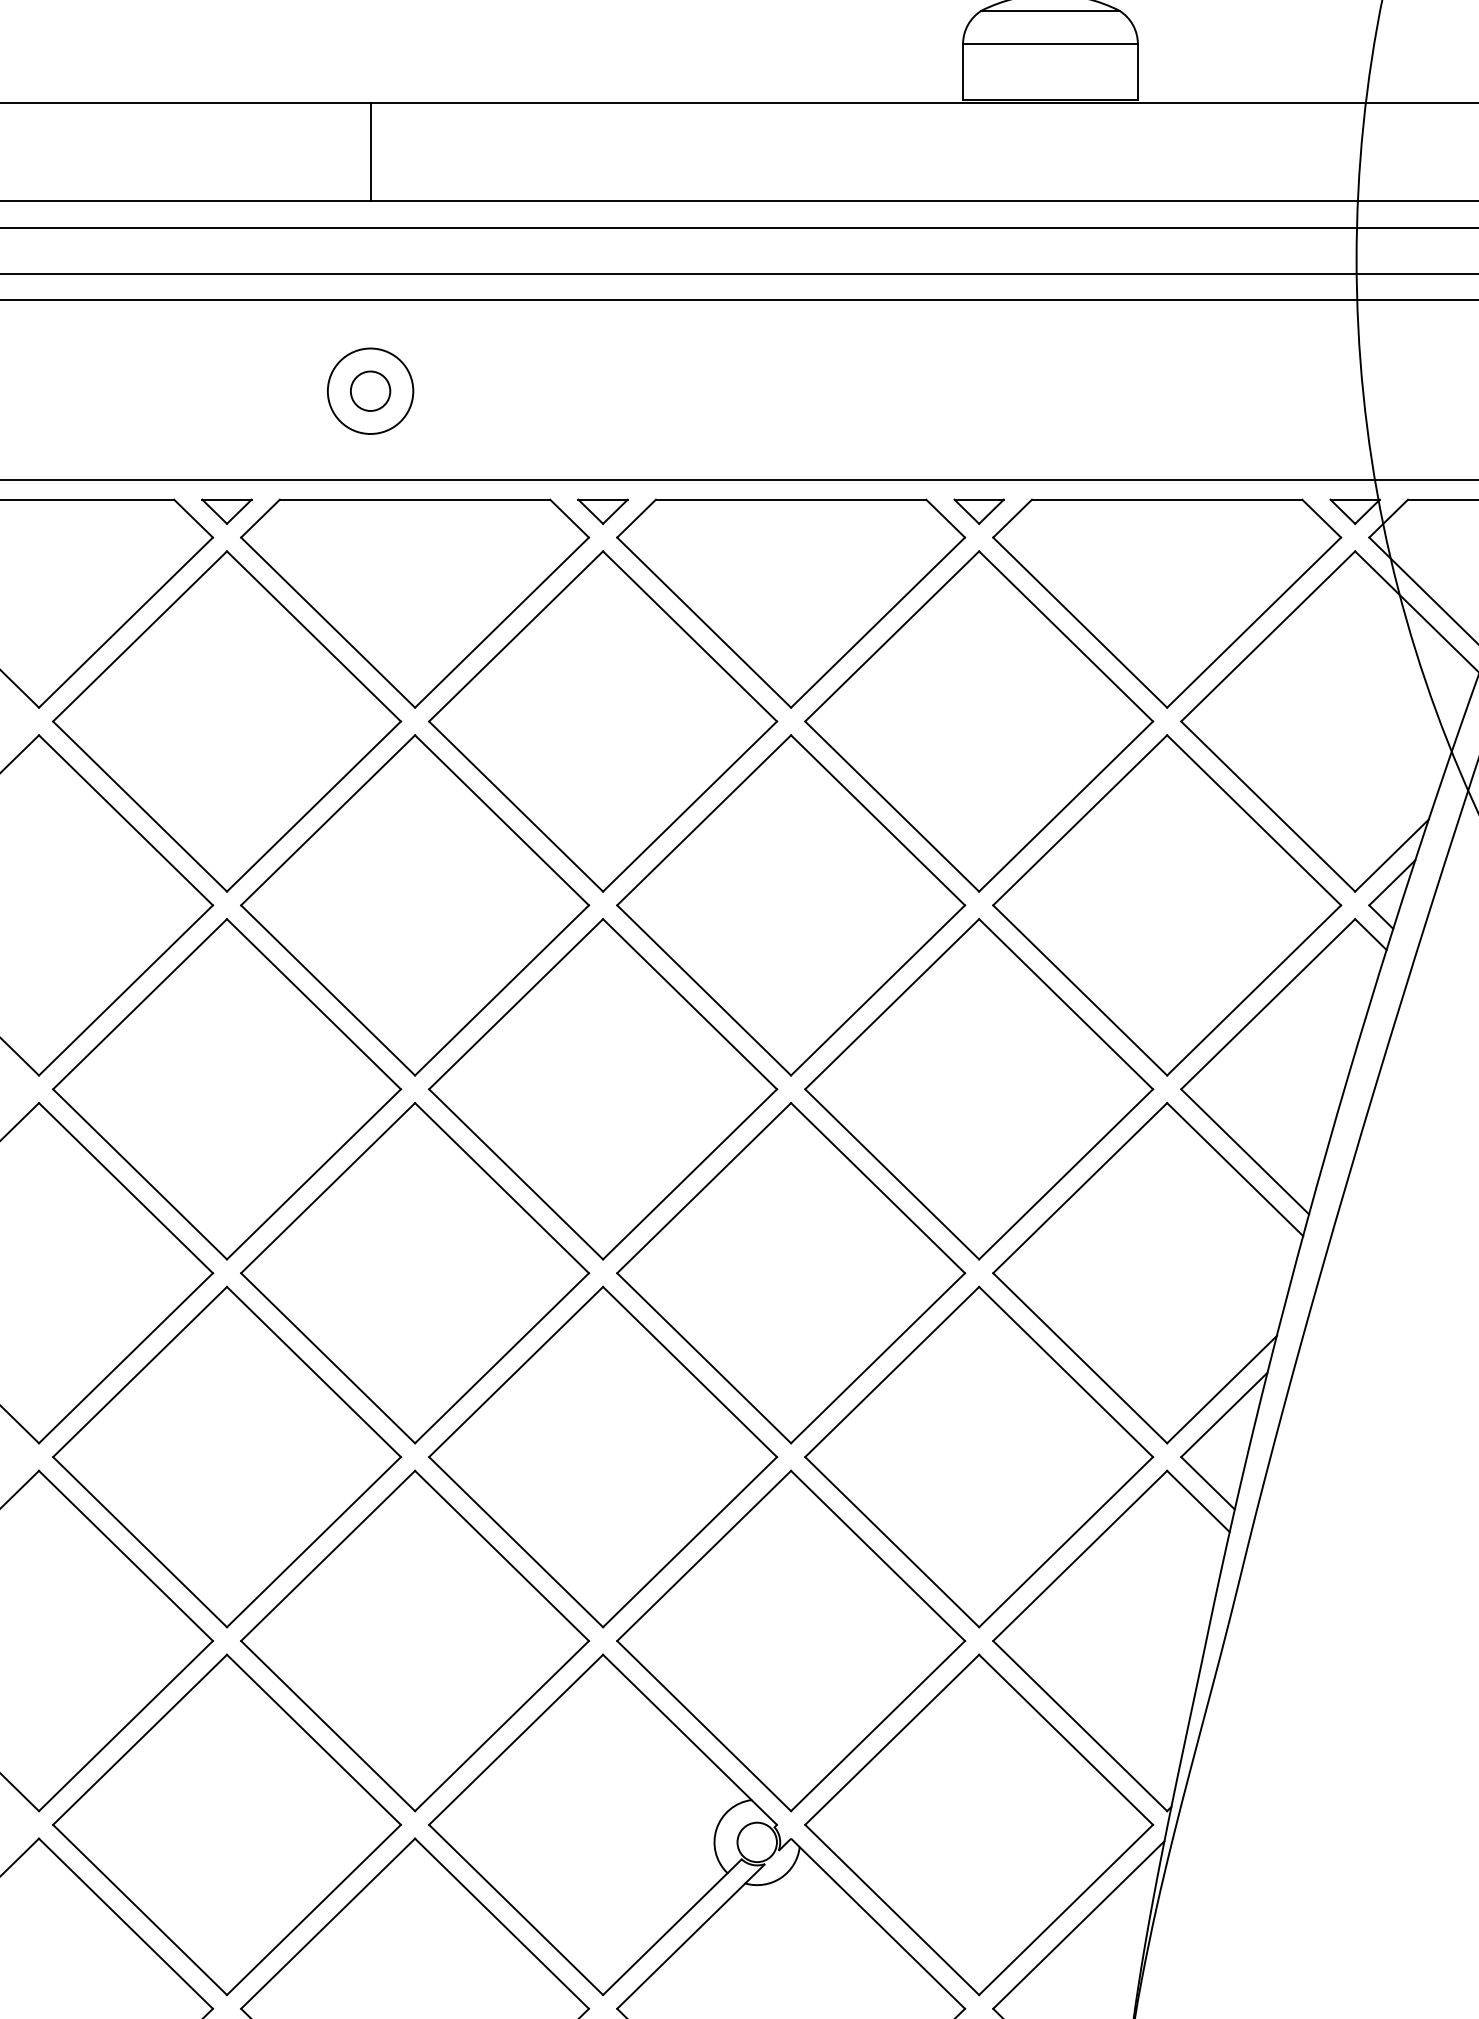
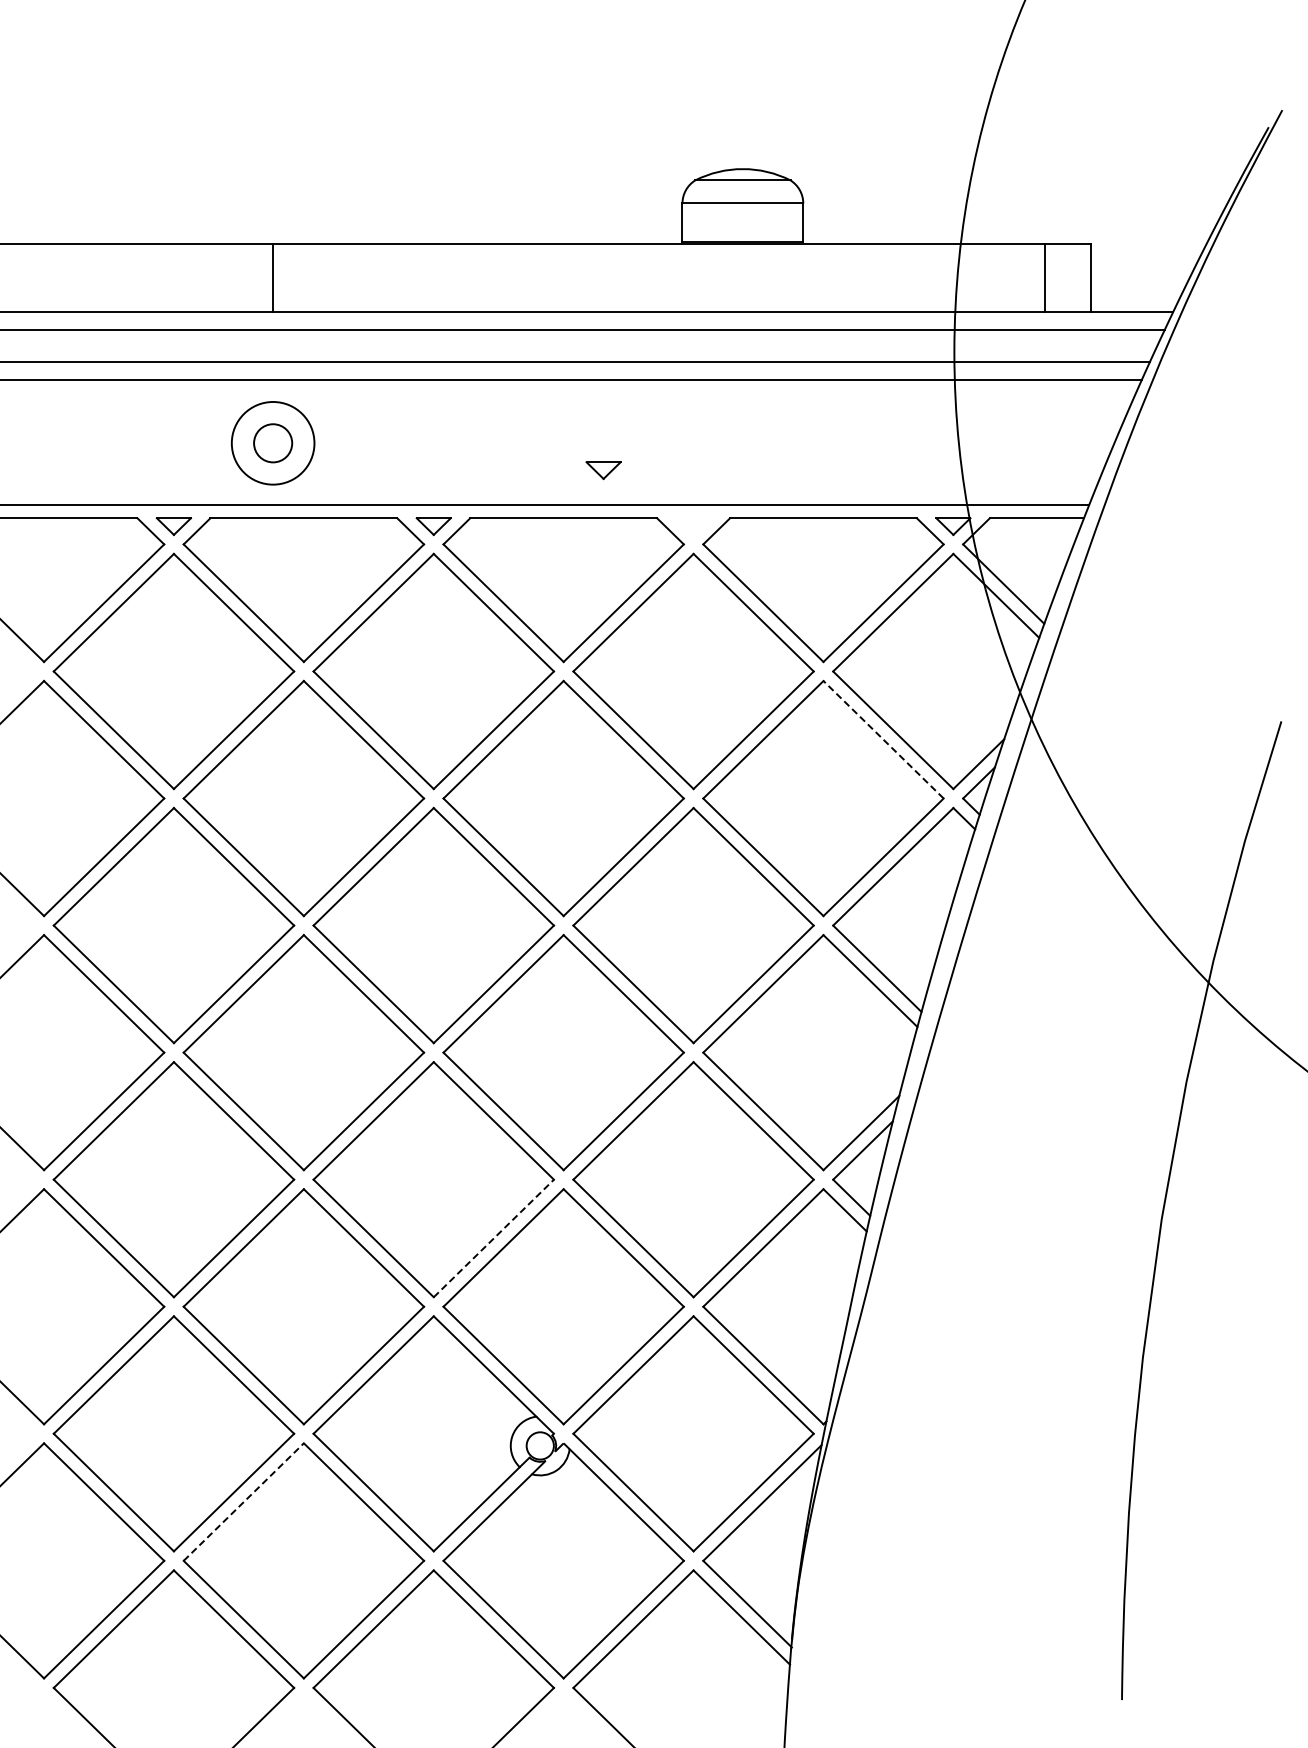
circle: (369, 390) -> (272, 442), size x1.4
circle: (369, 390) -> (272, 442), size x1.4
part: (979, 511) -> (603, 470), moved
line: (1254, 819) -> (883, 739), solid -> dashed
line: (690, 1542) -> (494, 1238), solid -> dashed
line: (329, 1922) -> (244, 1501), solid -> dashed

